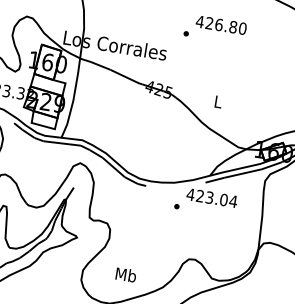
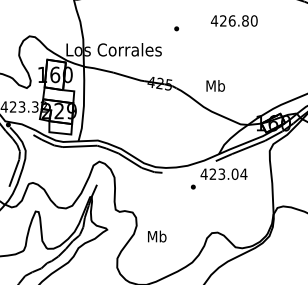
text: (220, 24) -> (233, 20), moved
text: (218, 101) -> (215, 85), L -> Mb
text: (126, 275) -> (157, 236), moved

